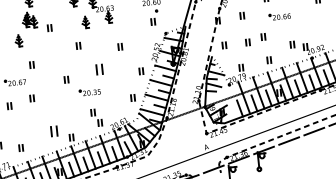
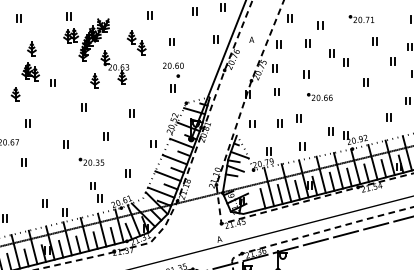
part: (99, 69) -> (105, 136), size x0.62
part: (132, 97) -> (127, 173), moved
part: (53, 131) -> (44, 203), size x0.62

